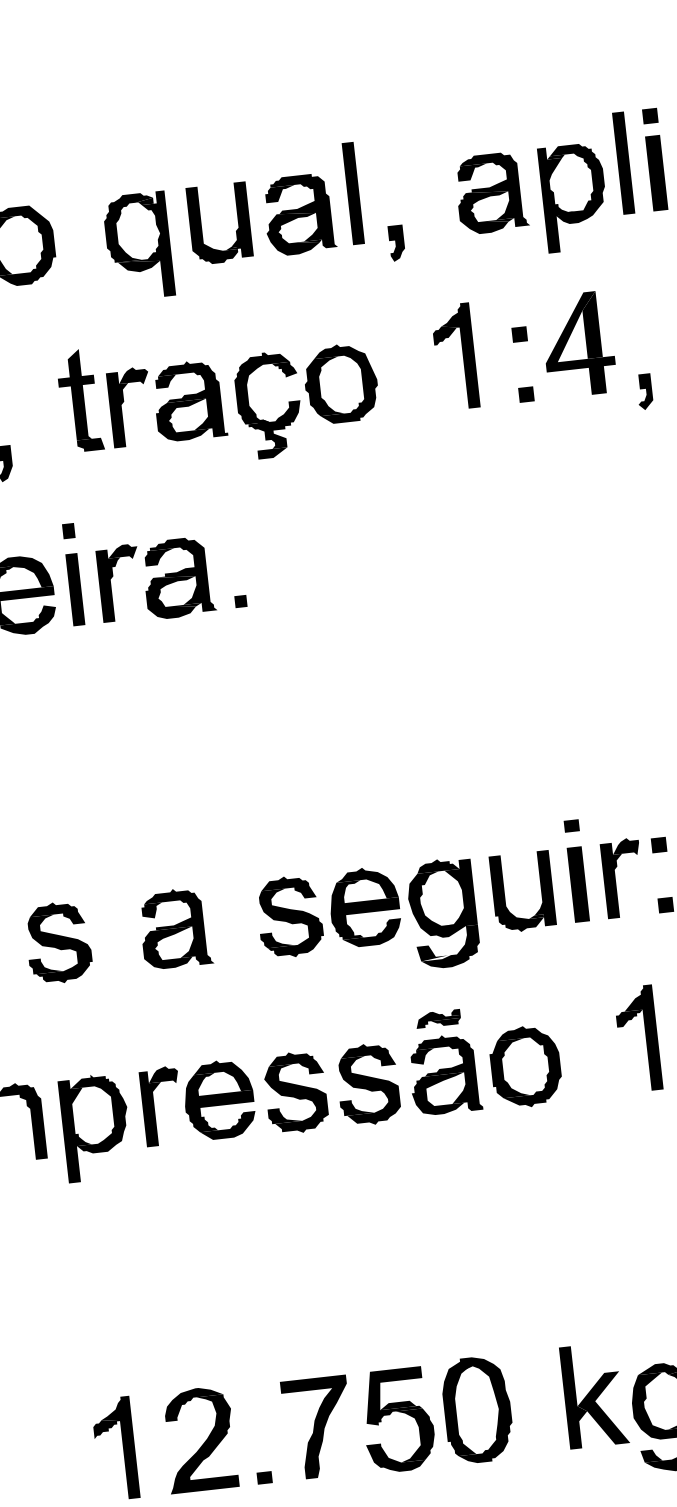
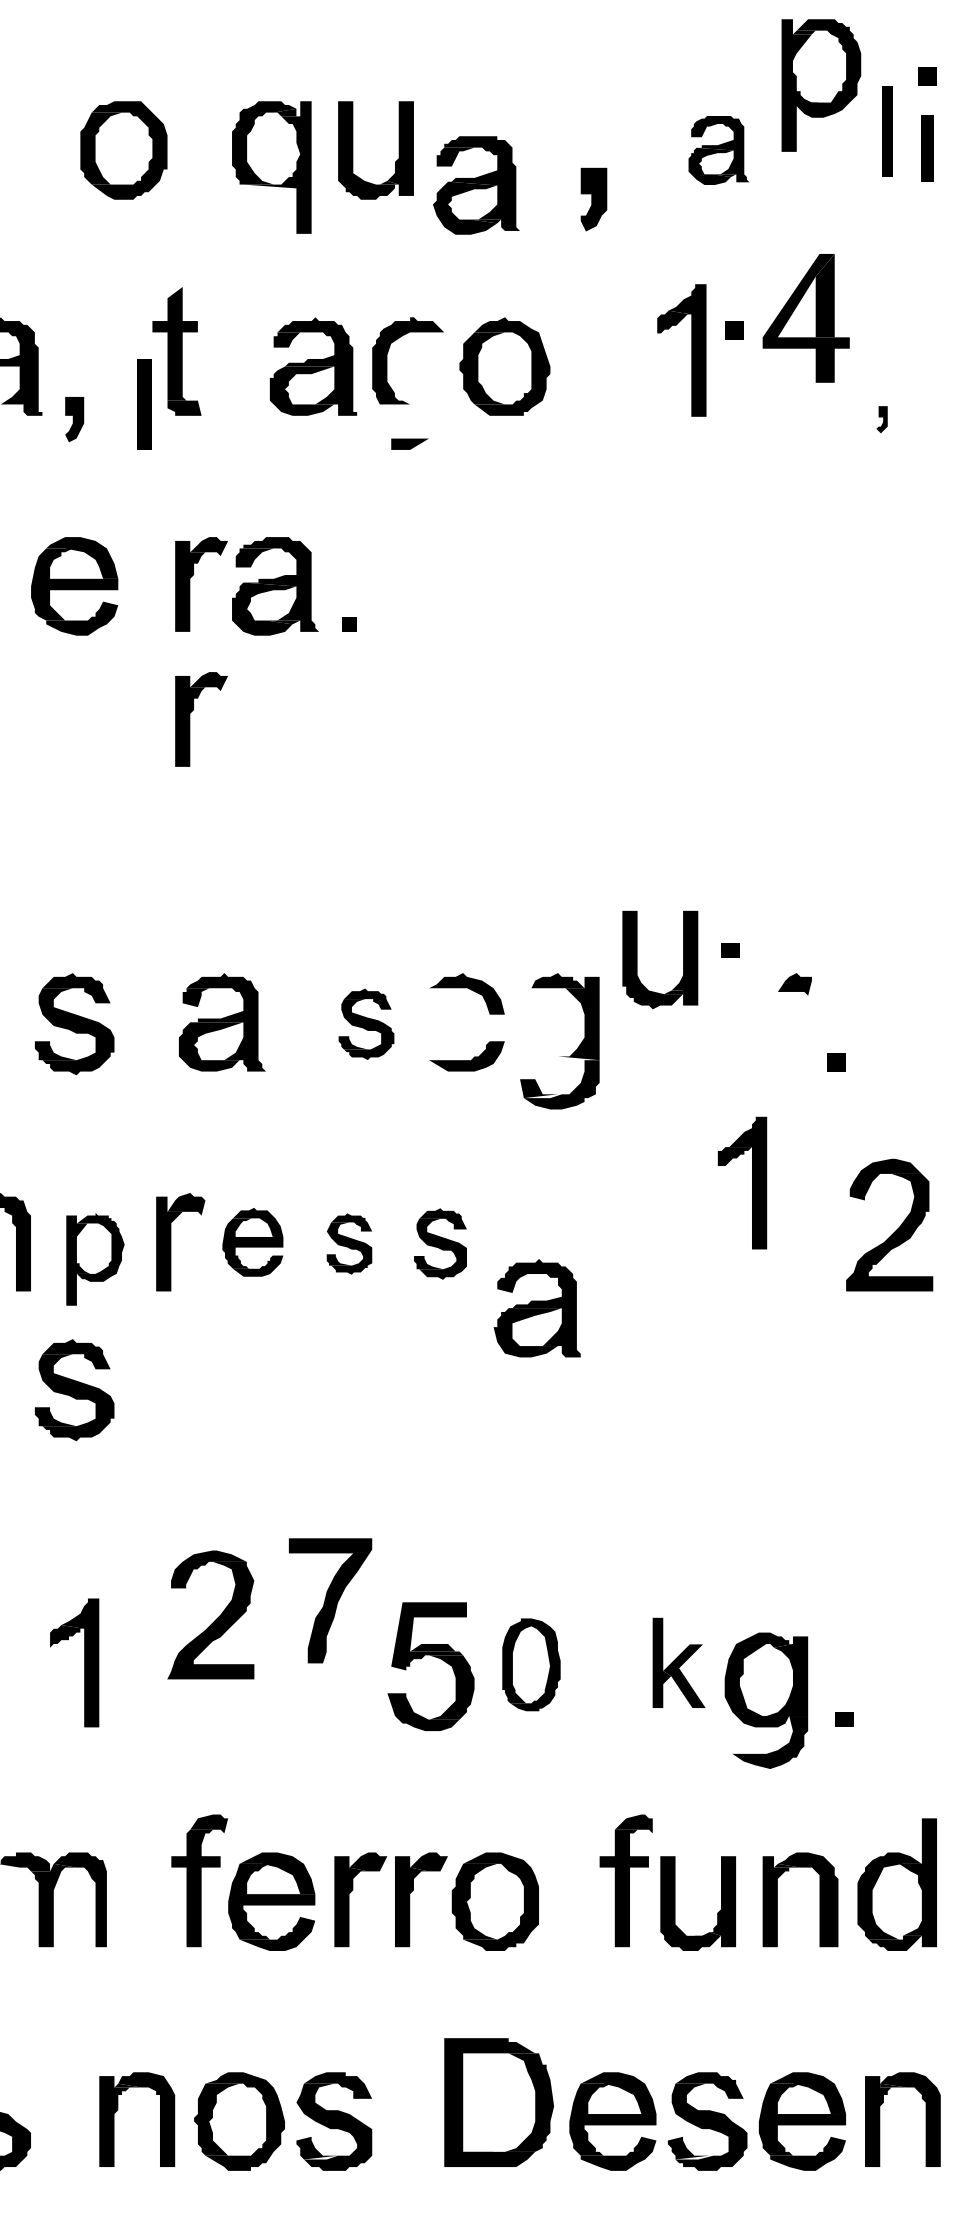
part: (623, 163) -> (887, 131), size x0.7
part: (656, 173) -> (927, 148), size x0.7
part: (353, 193) -> (546, 131), removed
part: (491, 193) -> (718, 150), size x0.7
part: (574, 197) -> (821, 85), moved
part: (299, 214) -> (476, 185), moved
part: (396, 243) -> (593, 199), size x1.4
fill: (139, 265) -> (269, 191), removed
part: (578, 344) -> (805, 318), moved
part: (462, 356) -> (691, 350), moved
fill: (281, 370) -> (432, 341), removed
part: (644, 391) -> (881, 419), size x0.6
fill: (525, 394) -> (733, 405), removed
part: (123, 402) -> (231, 359), removed
fill: (275, 425) -> (417, 409), removed
fill: (68, 531) -> (144, 512), removed
part: (75, 589) -> (144, 404), moved
part: (123, 691) -> (190, 719), added
fill: (658, 844) -> (836, 985), removed
fill: (617, 879) -> (779, 1023), removed
part: (578, 884) -> (730, 1024), removed
part: (504, 893) -> (637, 959), moved
fill: (441, 904) -> (557, 1029), removed
fill: (364, 908) -> (460, 1024), removed
part: (289, 917) -> (366, 1024), size x0.7
part: (437, 1018) -> (536, 1171), removed
part: (646, 1037) -> (752, 1182), moved
part: (525, 1066) -> (639, 1243), removed
part: (444, 1074) -> (536, 1308), moved
part: (368, 1084) -> (440, 1243), size x0.7
part: (295, 1092) -> (349, 1243), size x0.6
part: (219, 1100) -> (252, 1242), size x0.7
part: (96, 1127) -> (95, 1259), size x0.7
part: (91, 1233) -> (74, 1390), added
part: (593, 1394) -> (678, 1662), size x0.7
part: (477, 1409) -> (531, 1664), size x0.7
part: (318, 1427) -> (330, 1600), moved
part: (203, 1442) -> (215, 1619), moved
fill: (655, 1454) -> (747, 1745), removed
fill: (264, 1477) -> (256, 1719), removed

